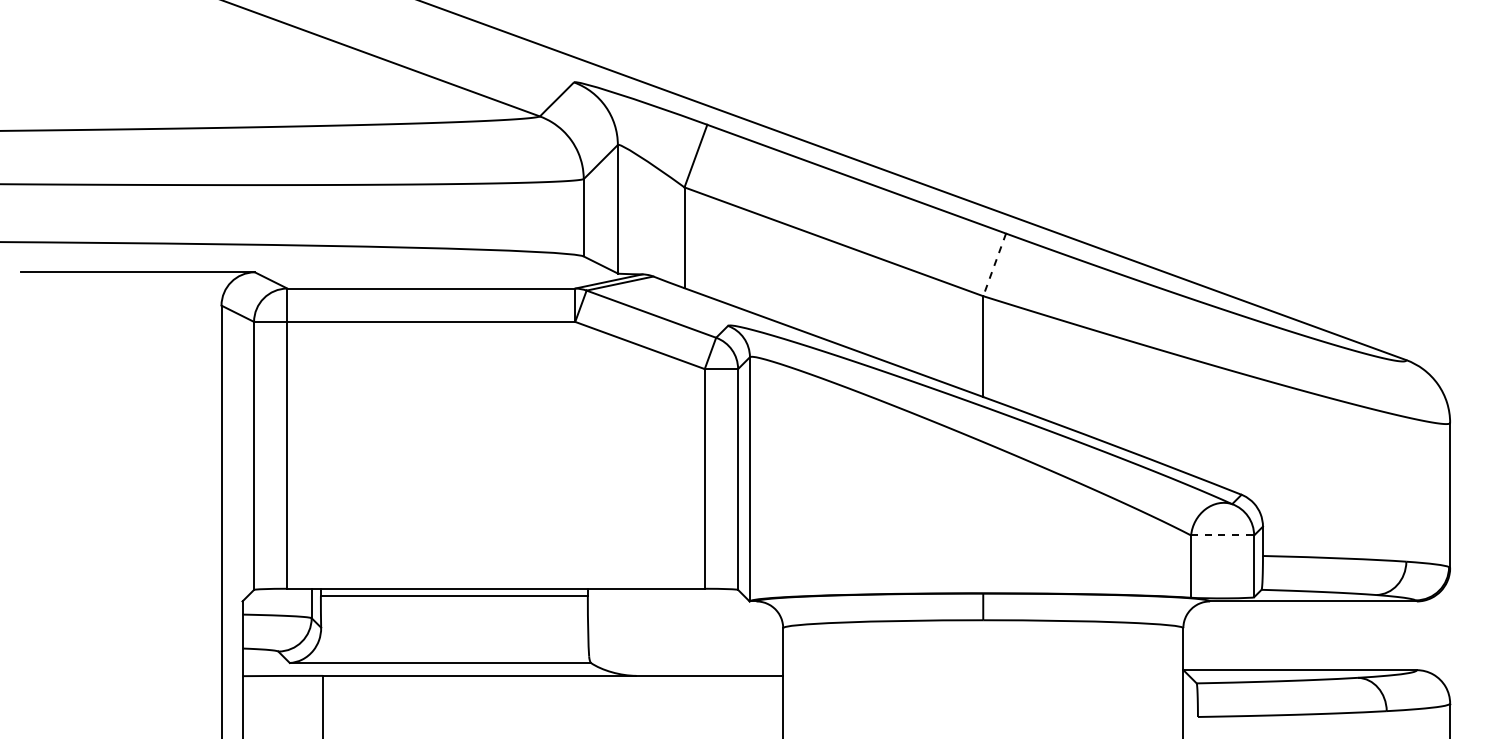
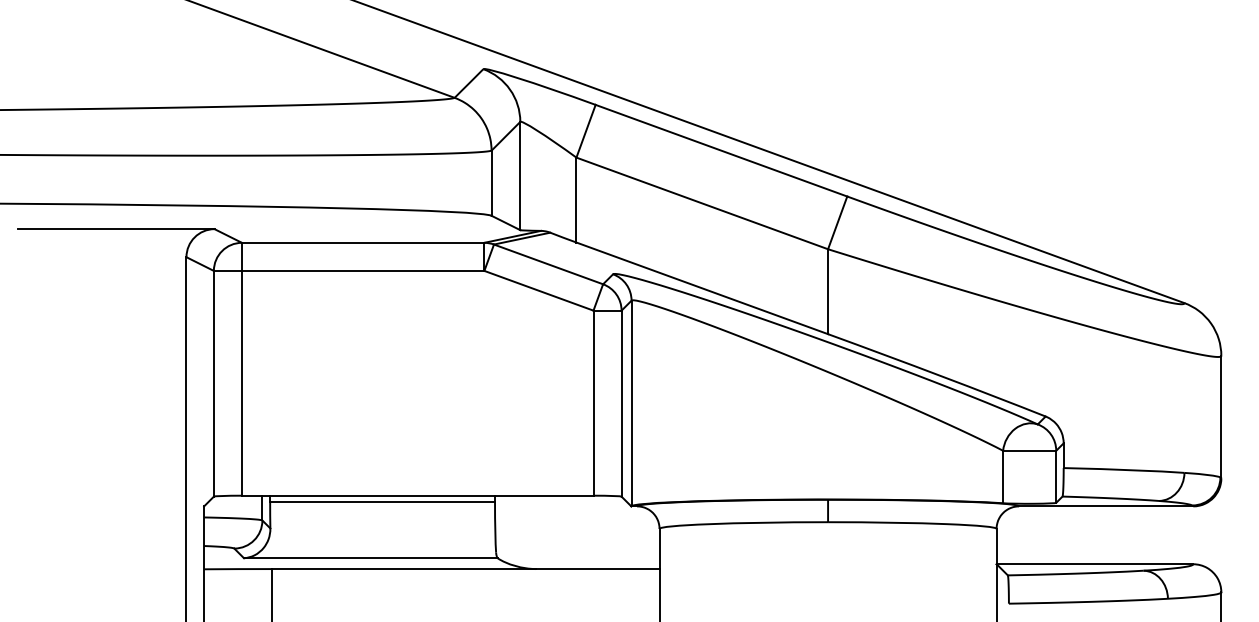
line: (994, 265) -> (837, 223), dashed -> solid
line: (1222, 535) -> (1029, 450), dashed -> solid

